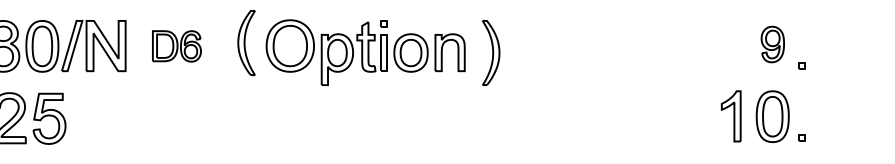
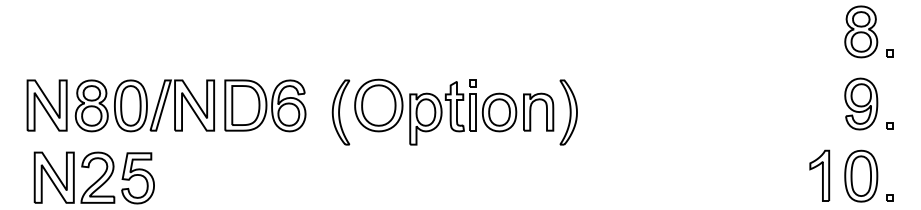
part: (246, 42) -> (340, 112), moved
part: (773, 43) -> (861, 103), size x1.43
part: (177, 45) -> (265, 105), size x1.67
part: (491, 52) -> (568, 112), moved

